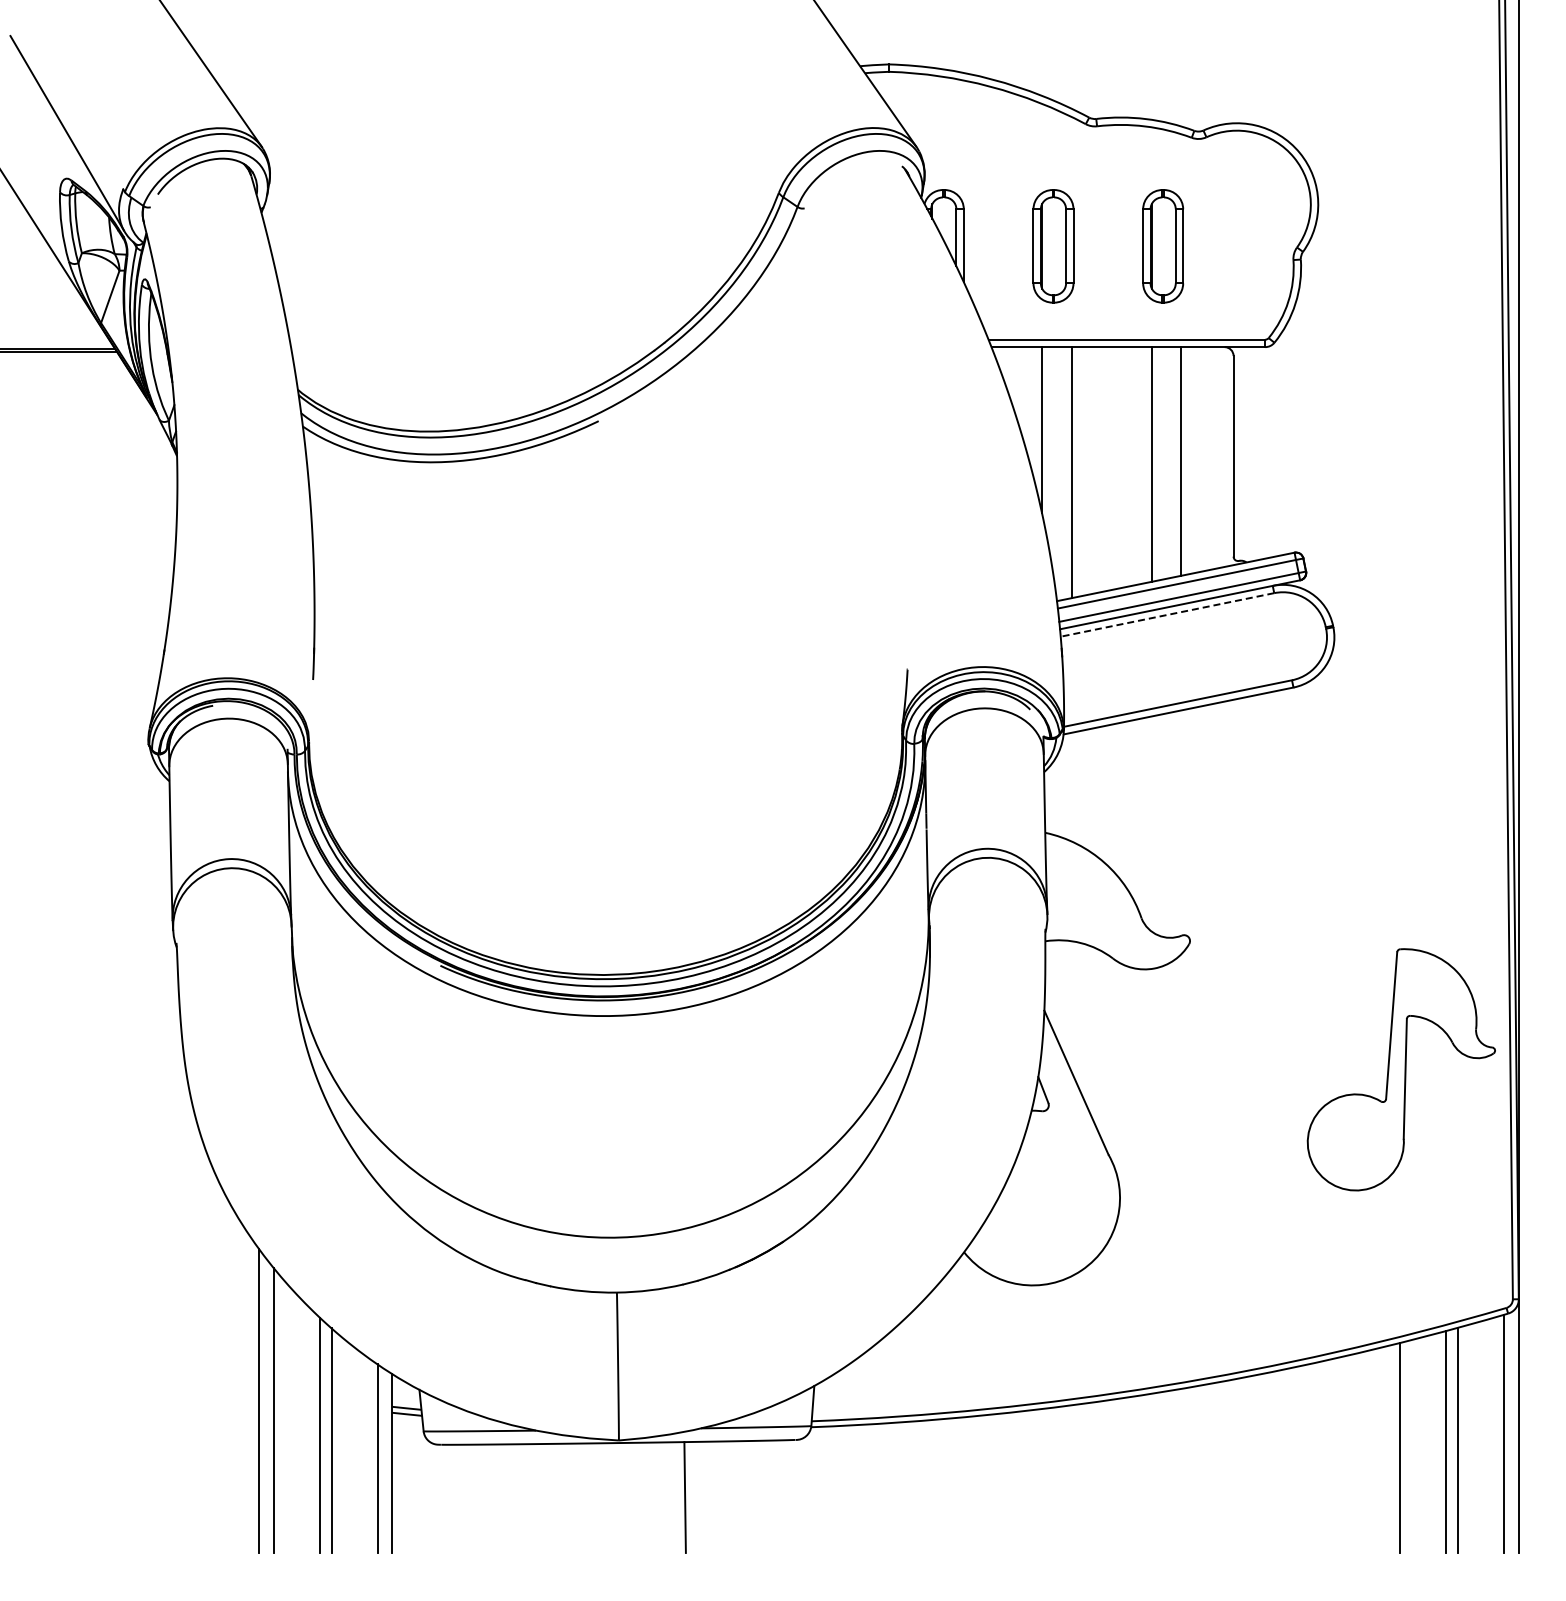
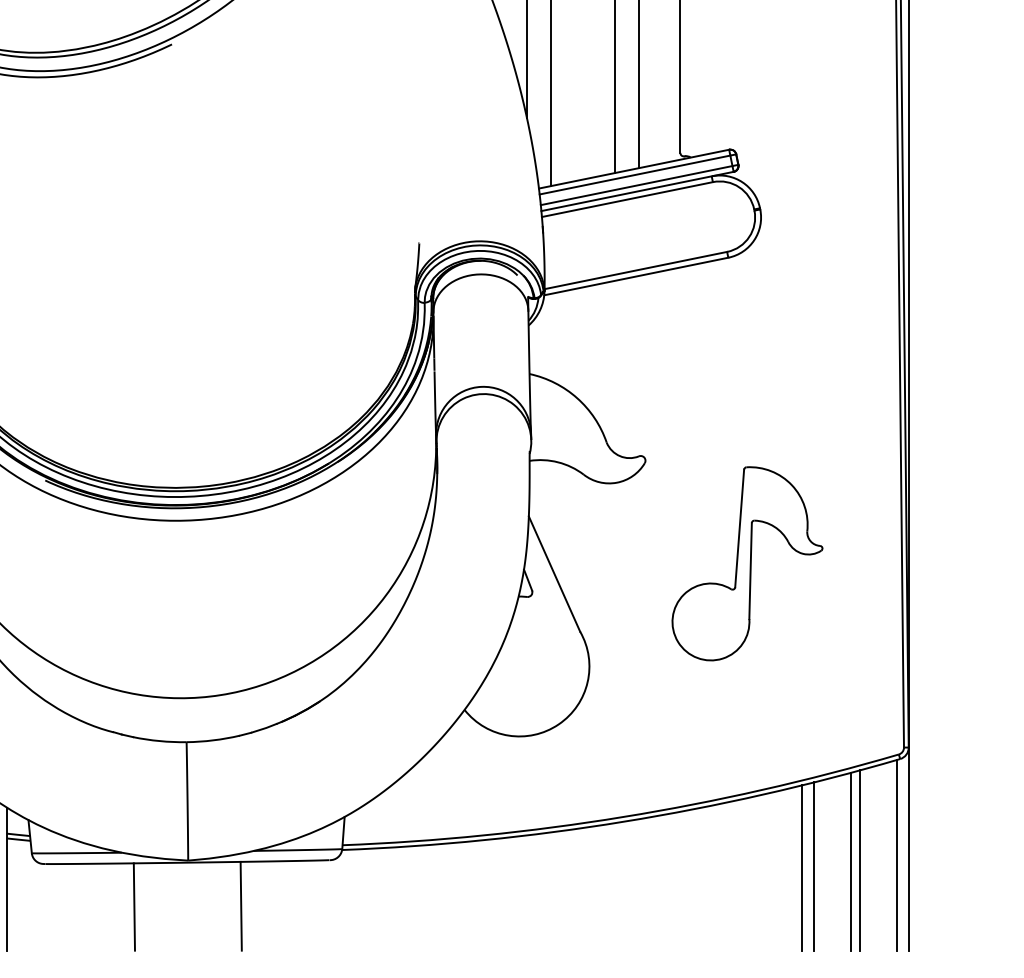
line: (1167, 614) -> (627, 199), dashed -> solid
part: (1400, 1069) -> (746, 563), moved
line: (1385, 1449) -> (801, 867), added
line: (551, 1497) -> (134, 906), added

